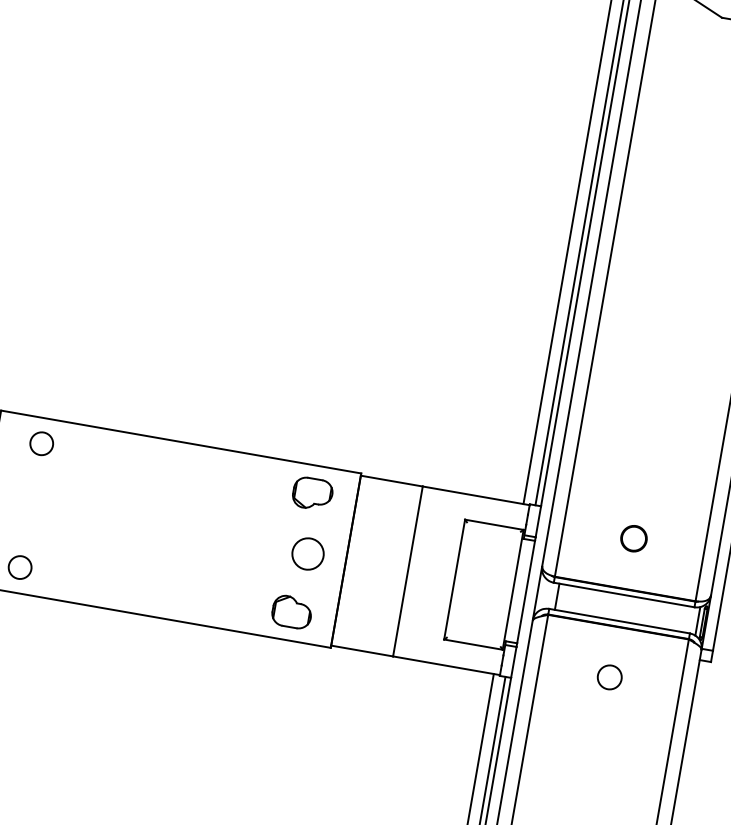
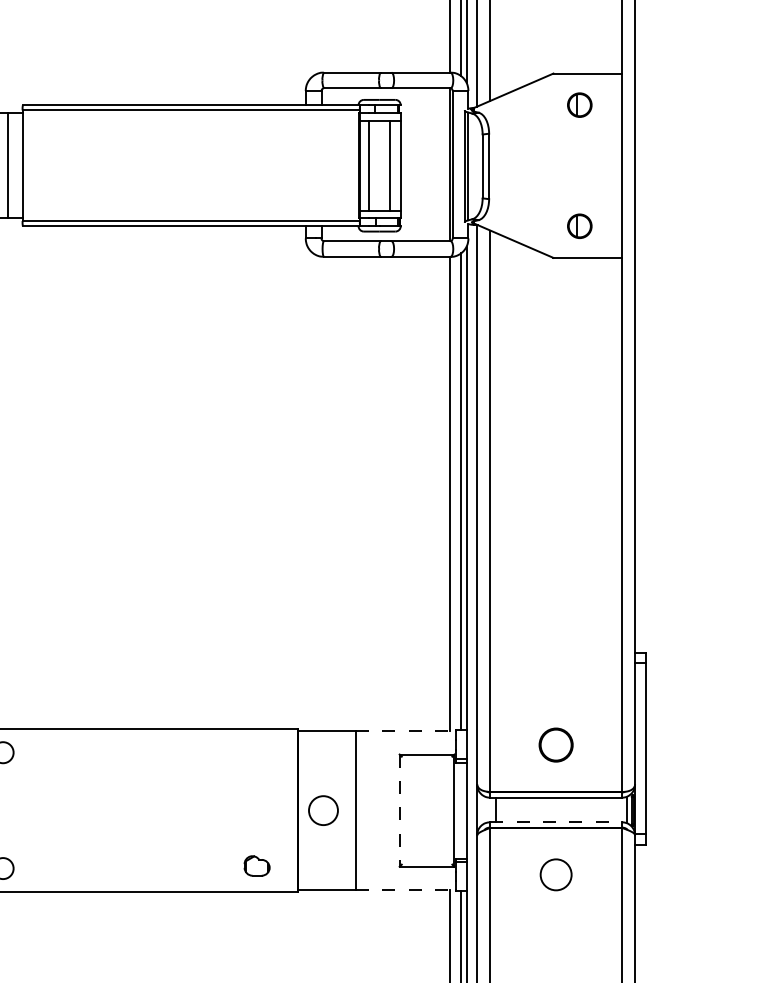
part: (311, 494) -> (256, 755), removed
line: (476, 496) -> (406, 731), solid -> dashed
circle: (633, 537) -> (555, 744), size x1.4
circle: (308, 553) -> (323, 810), moved
line: (454, 580) -> (399, 811), solid -> dashed
part: (291, 611) -> (256, 865), size x0.7
line: (619, 621) -> (556, 822), solid -> dashed
line: (447, 666) -> (406, 890), solid -> dashed
circle: (609, 676) -> (555, 874), size x1.4

